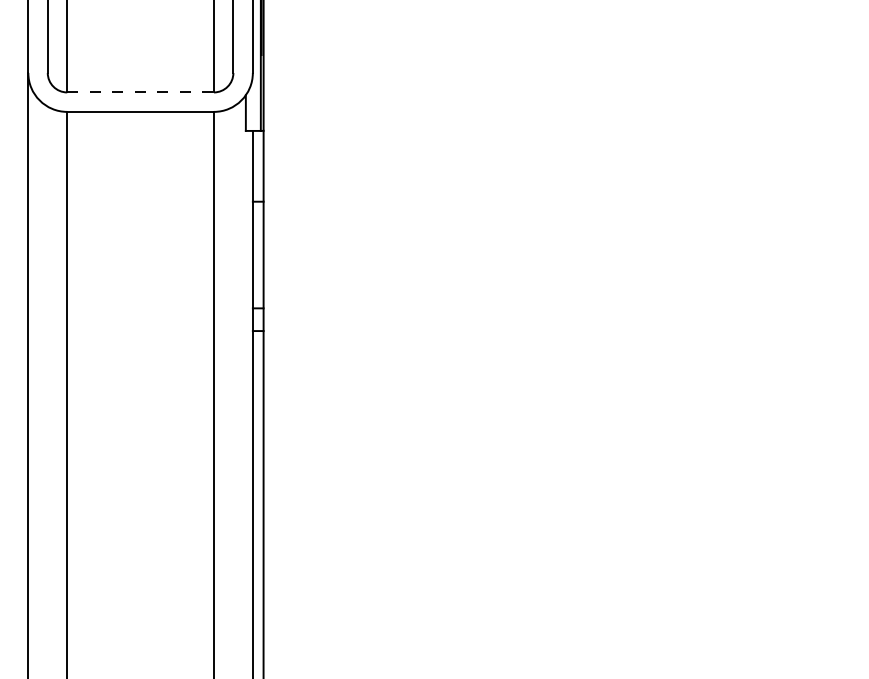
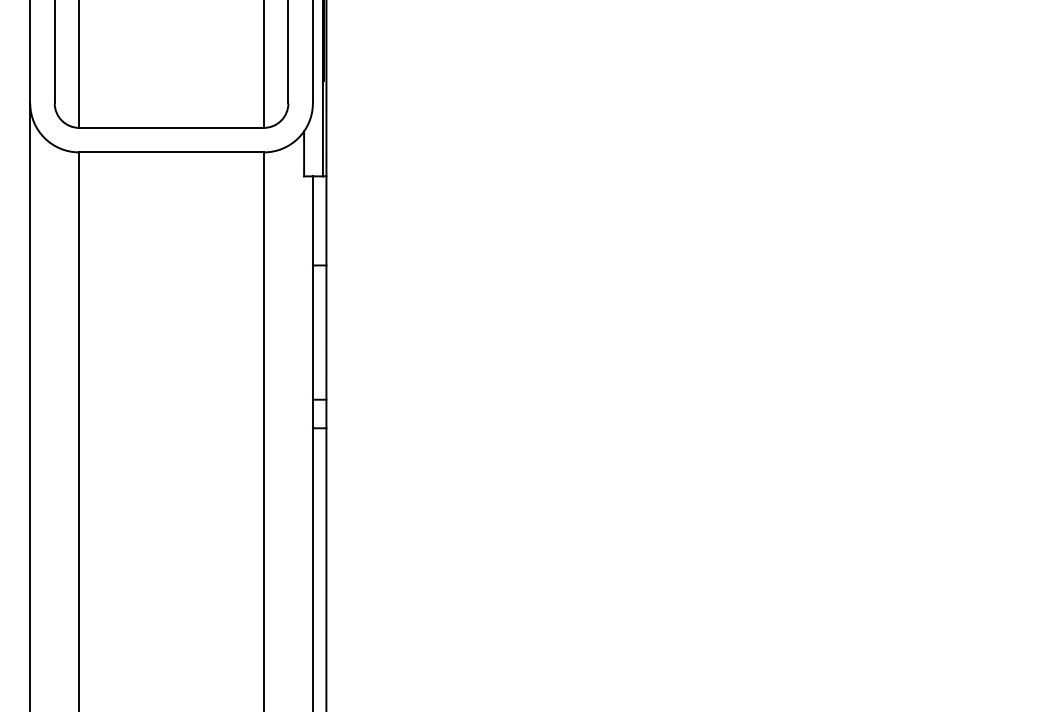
line: (141, 92) -> (172, 127), dashed -> solid

